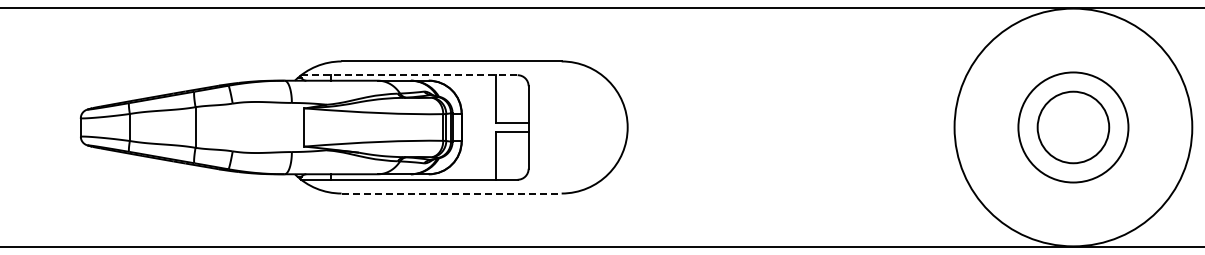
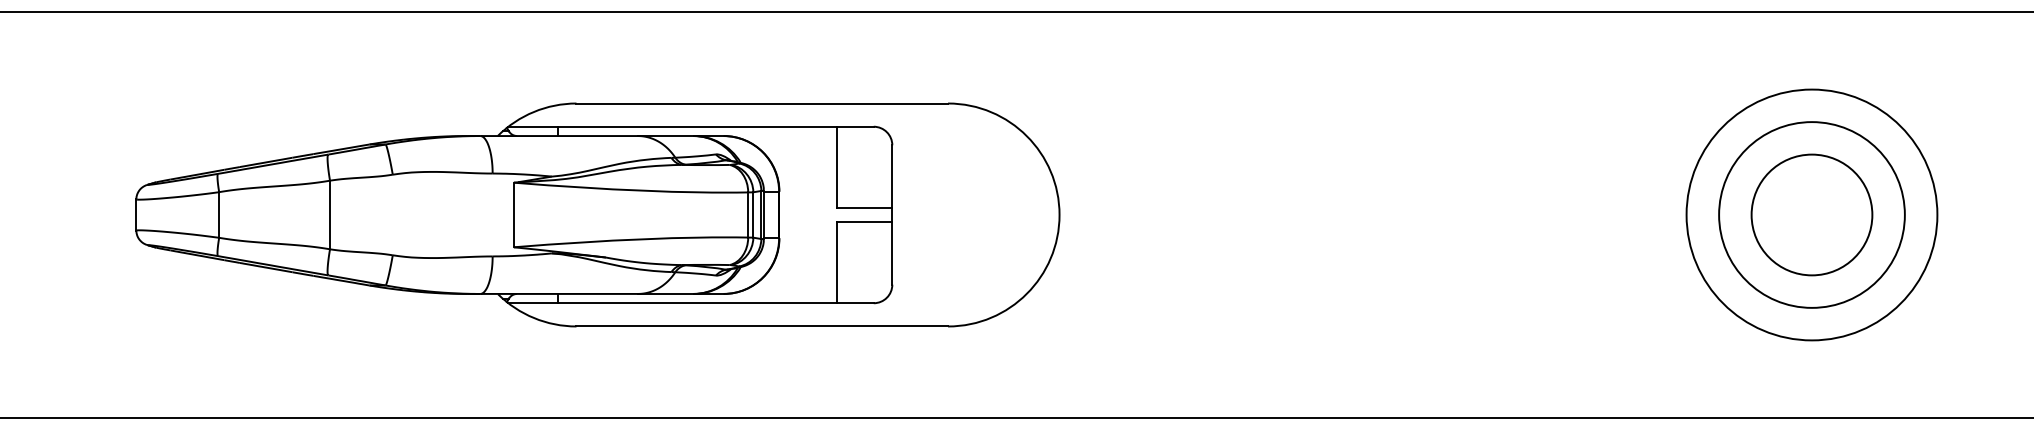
line: (409, 75) -> (691, 127), dashed -> solid
circle: (1073, 127) -> (1812, 215), size x0.62
line: (452, 193) -> (763, 326), dashed -> solid

